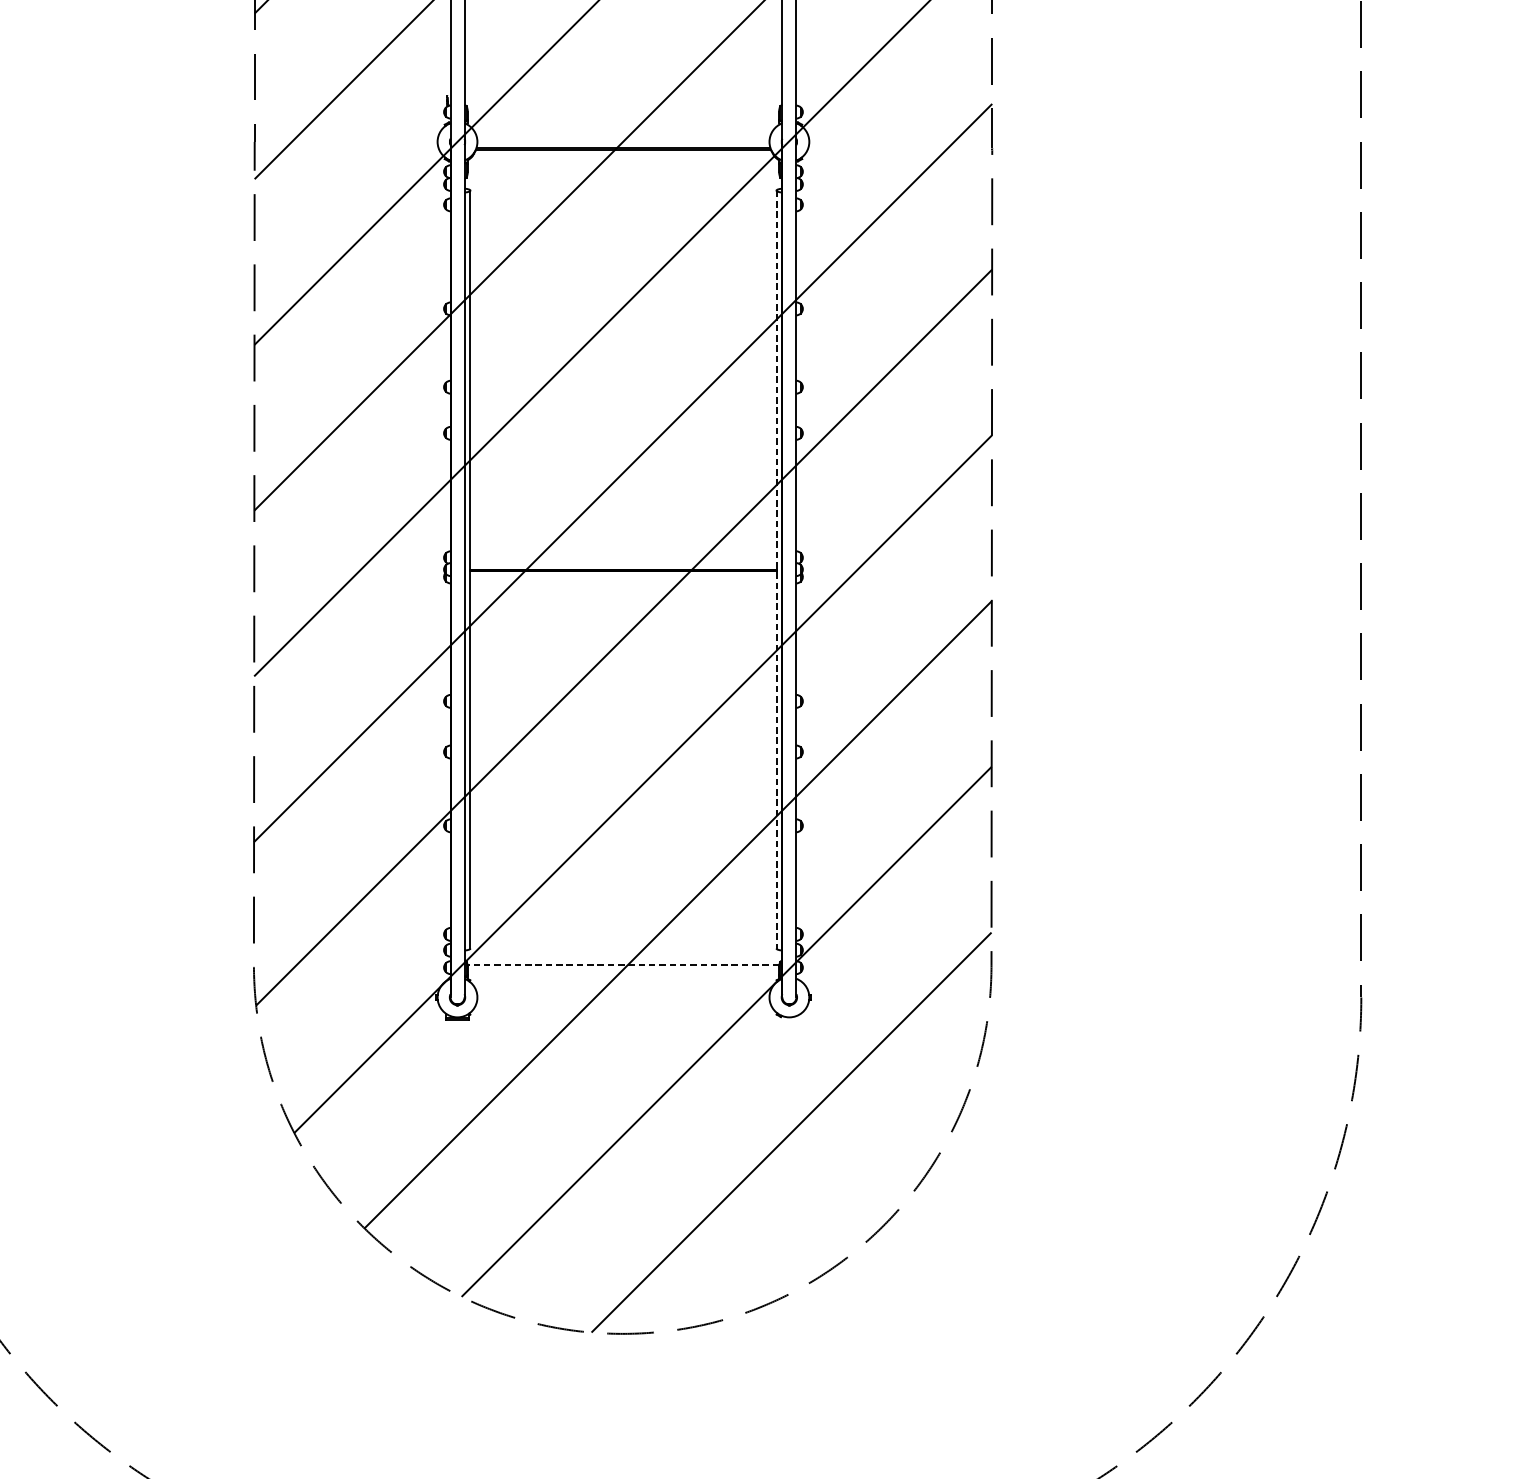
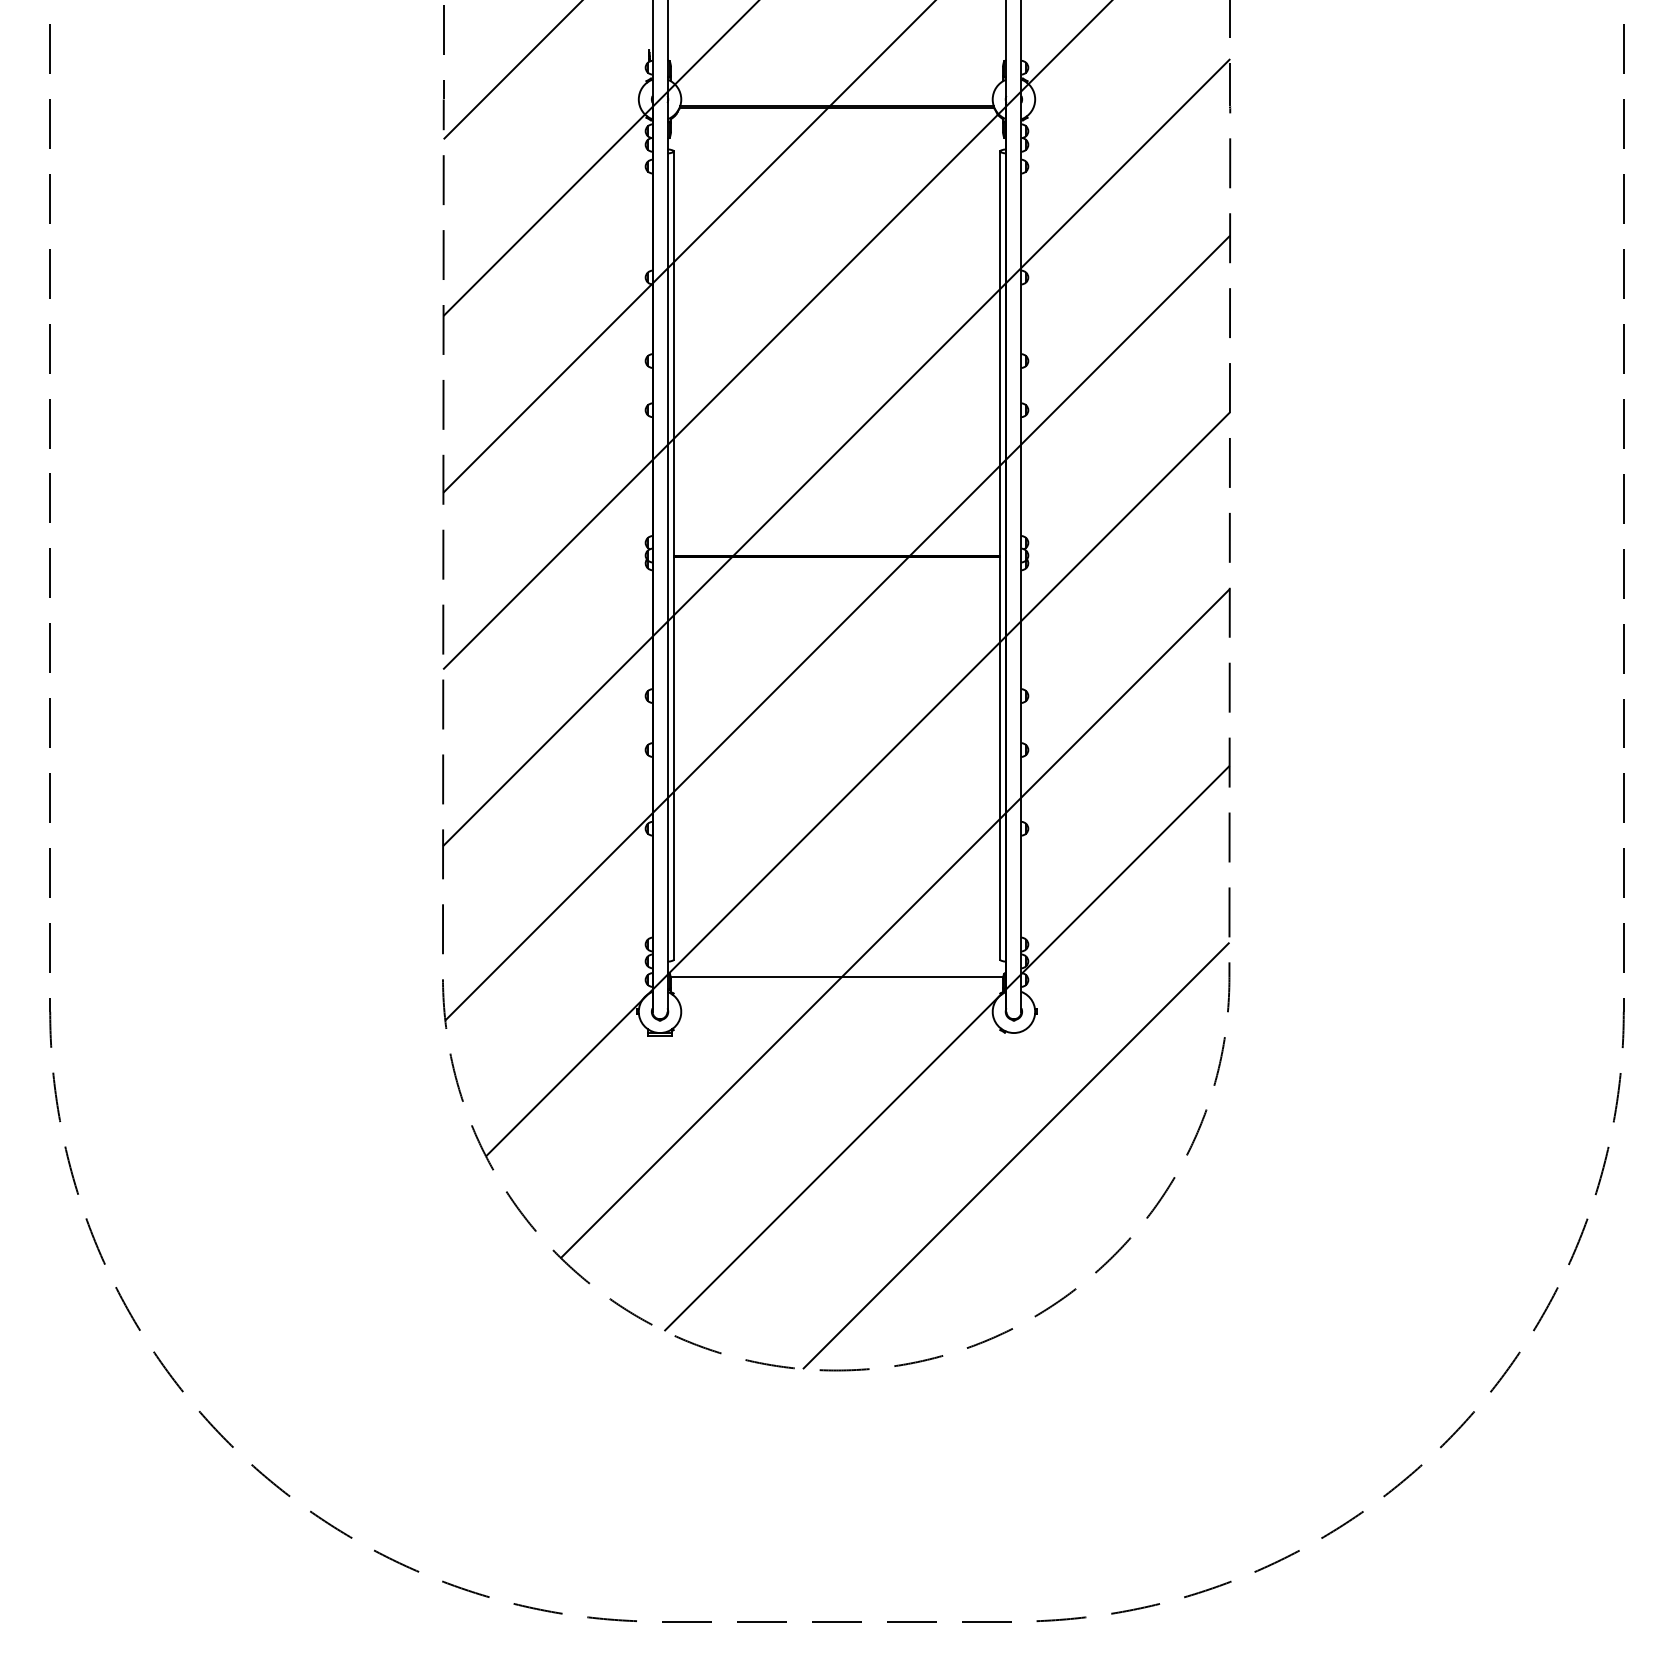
line: (776, 570) -> (1000, 556), dashed -> solid
line: (623, 965) -> (836, 977), dashed -> solid

